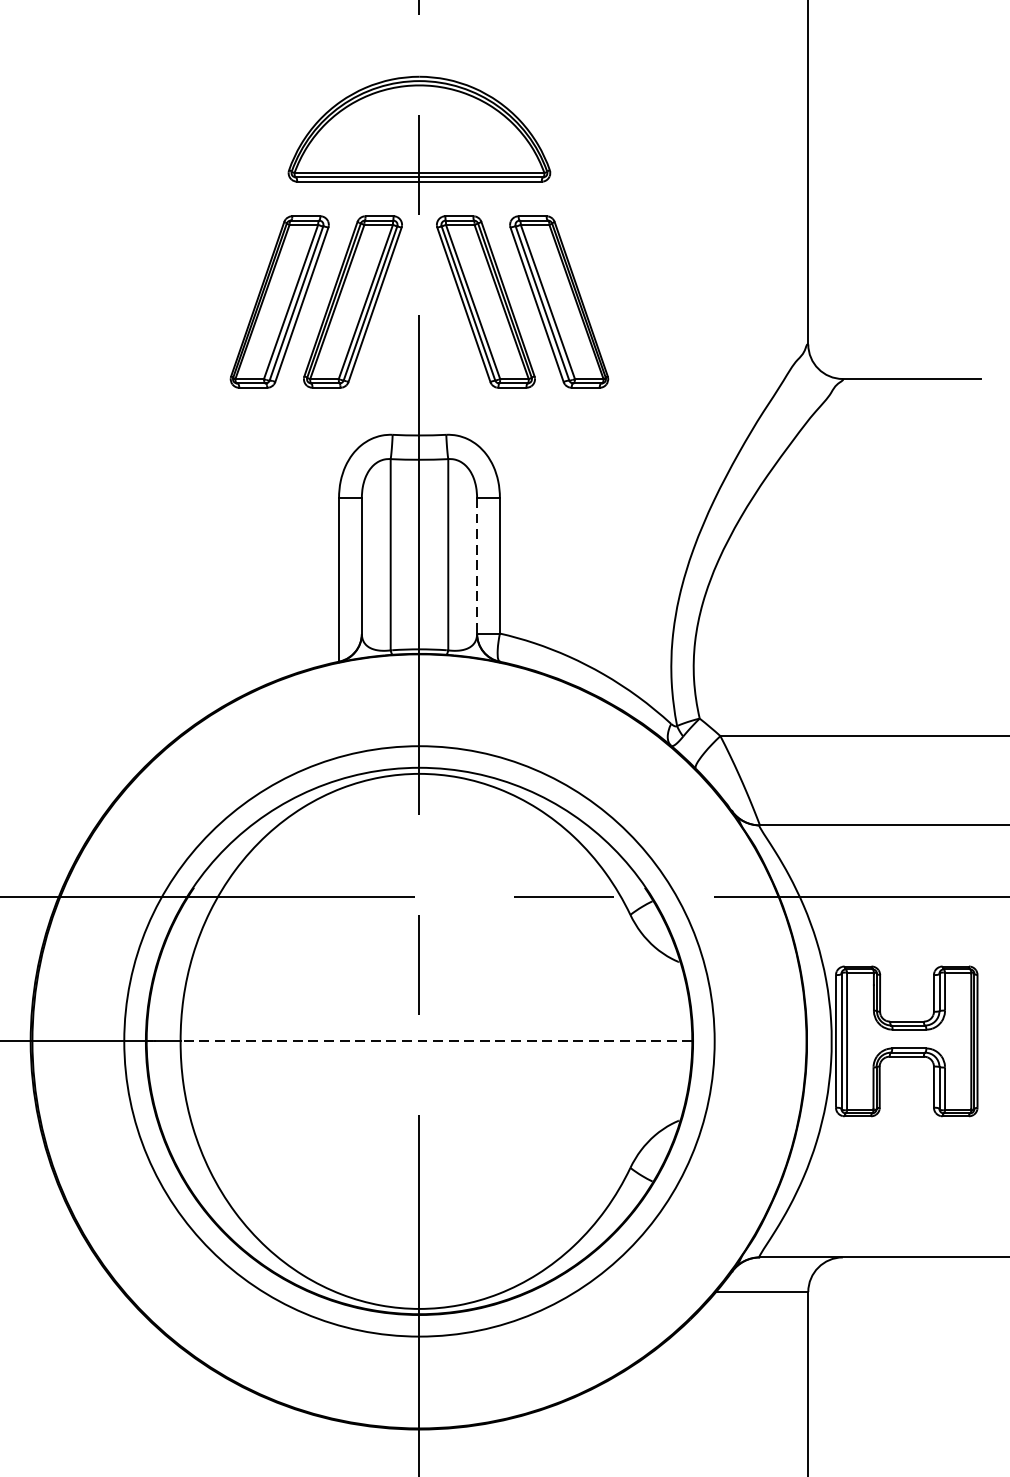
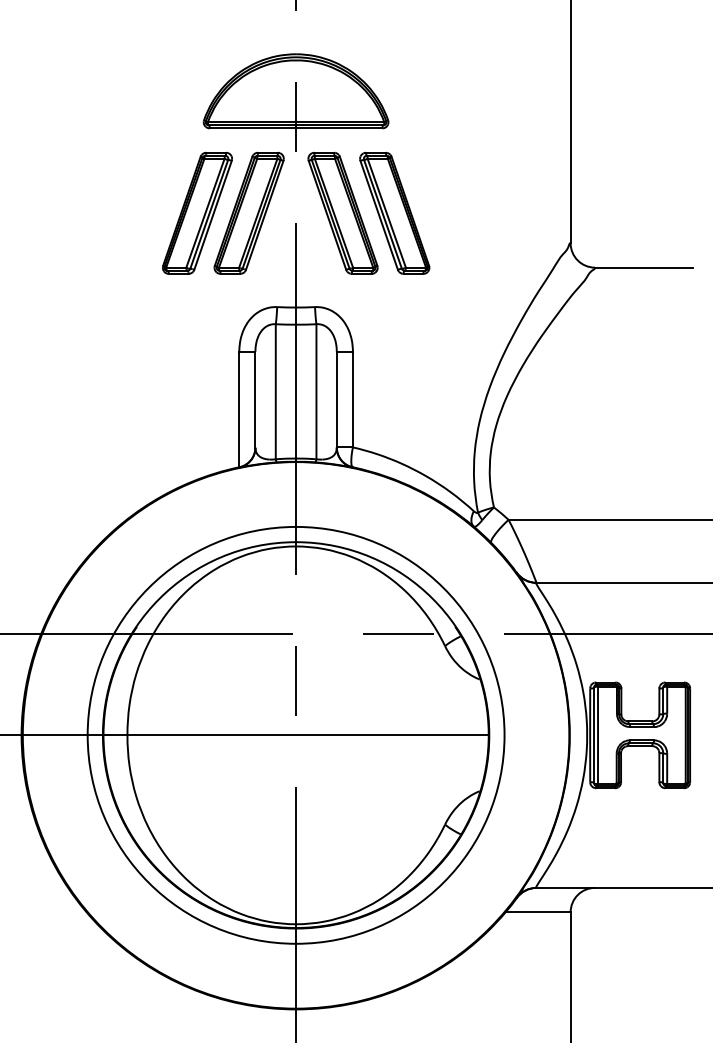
line: (476, 565) -> (336, 399), dashed -> solid
line: (437, 1041) -> (308, 735), dashed -> solid

